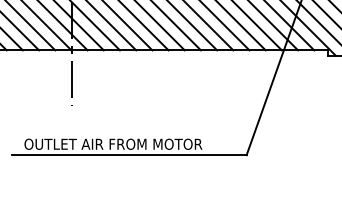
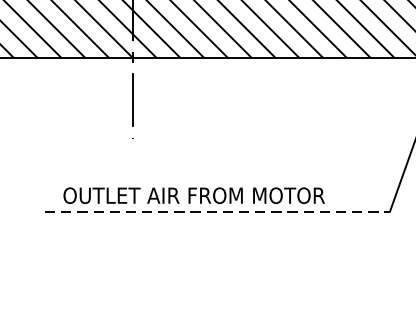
line: (129, 155) -> (217, 212), solid -> dashed

